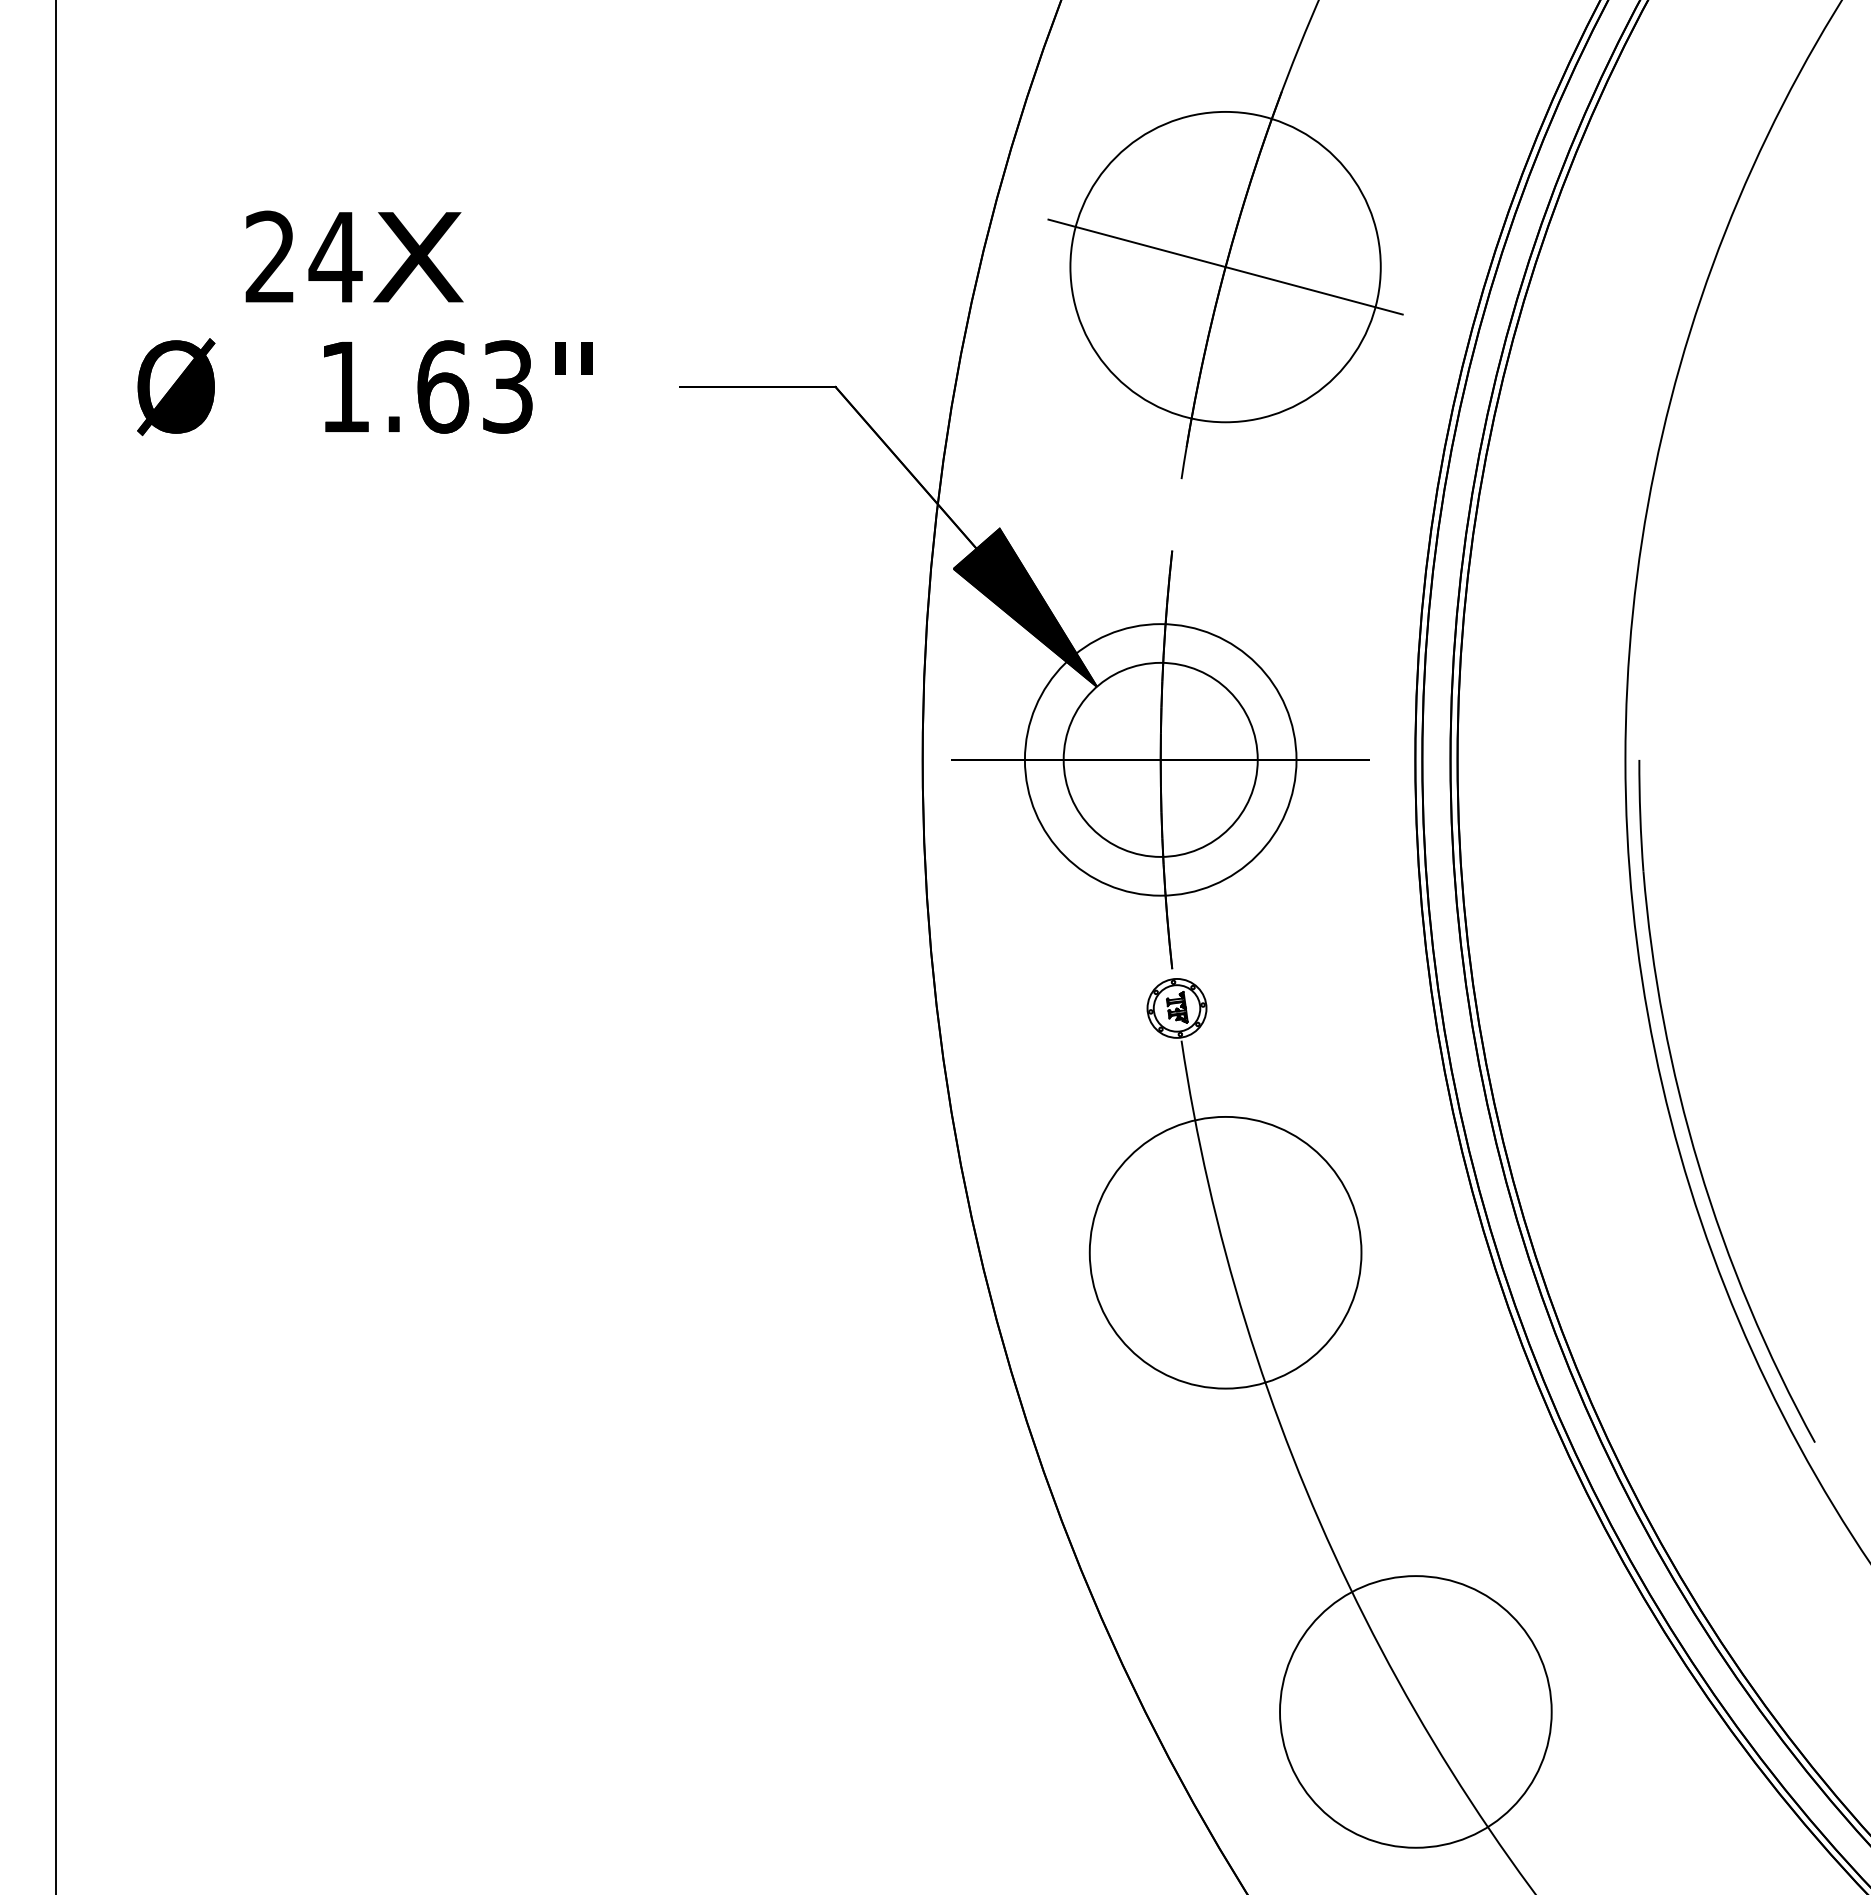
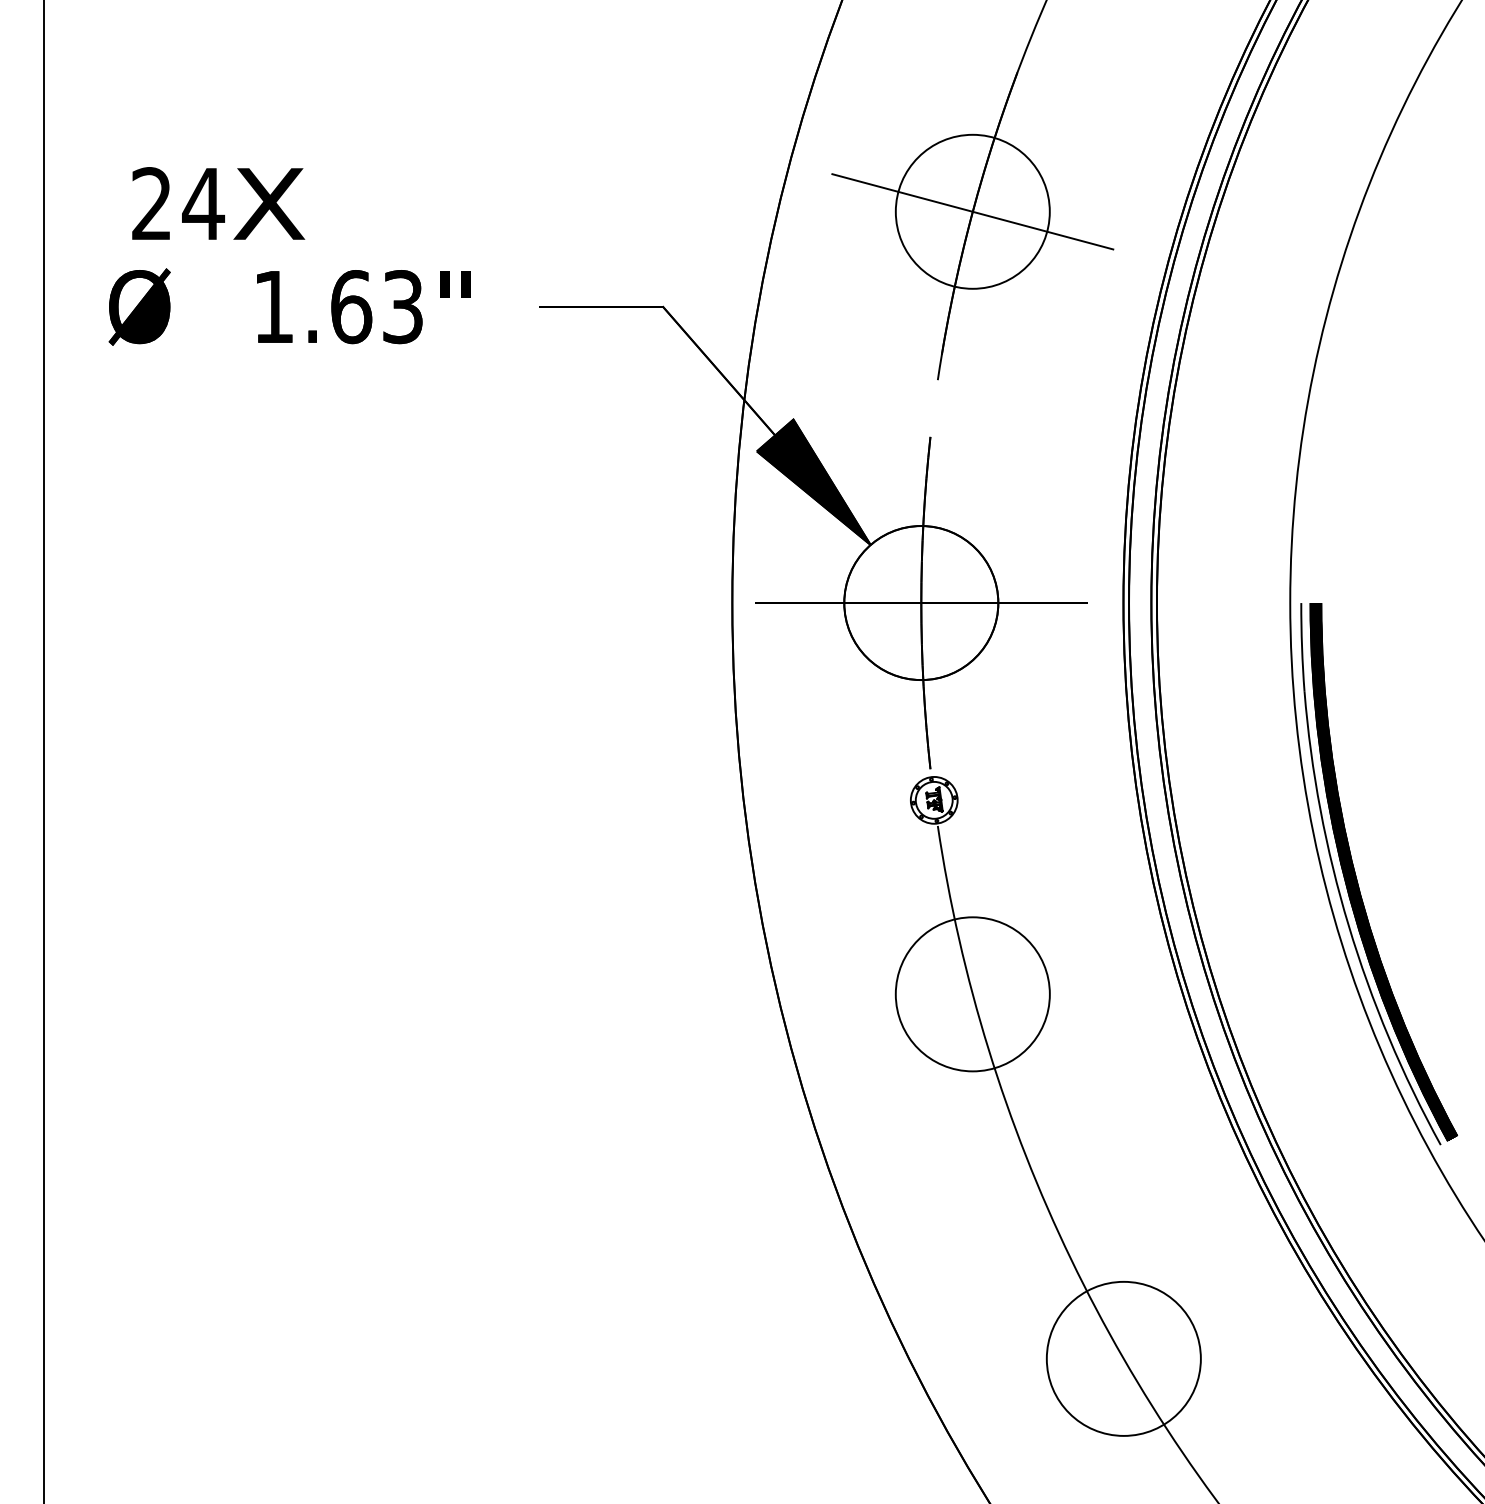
text: (354, 256) -> (218, 203), moved
circle: (1225, 267) -> (972, 212), size x0.62
circle: (1160, 759) -> (921, 602), size x0.71
part: (1709, 1106) -> (1356, 878), added
circle: (1225, 1252) -> (972, 994), size x0.71
circle: (1415, 1711) -> (1123, 1358), size x0.71

